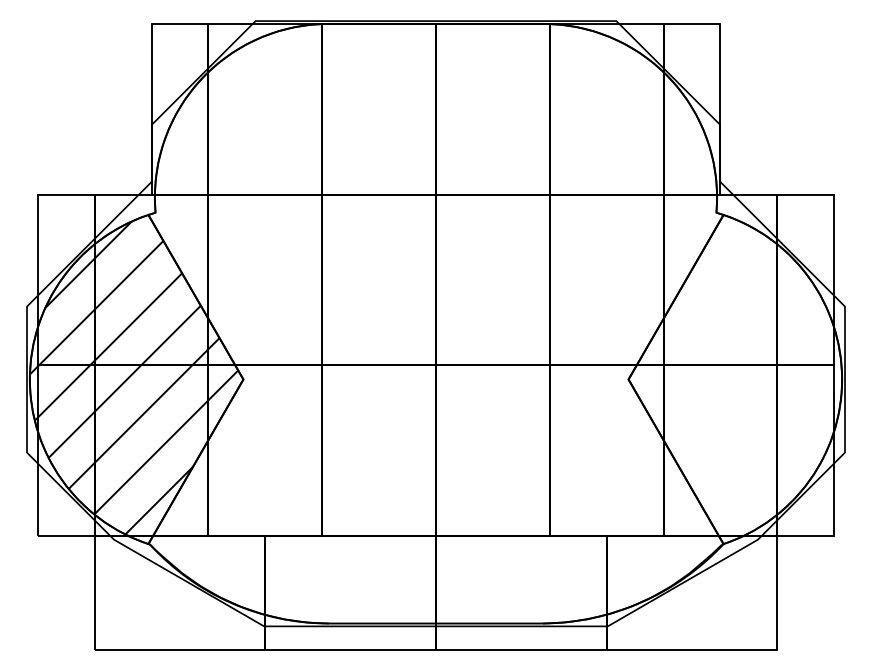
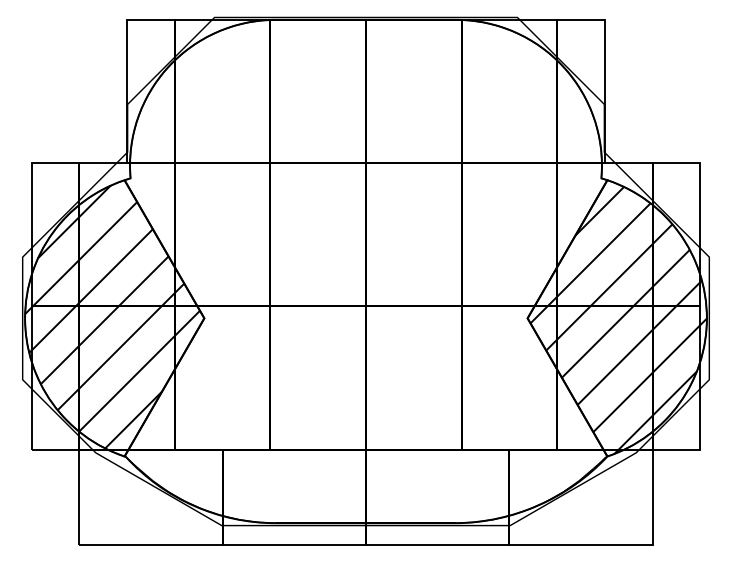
hatch: (736, 382) -> (618, 320), added

